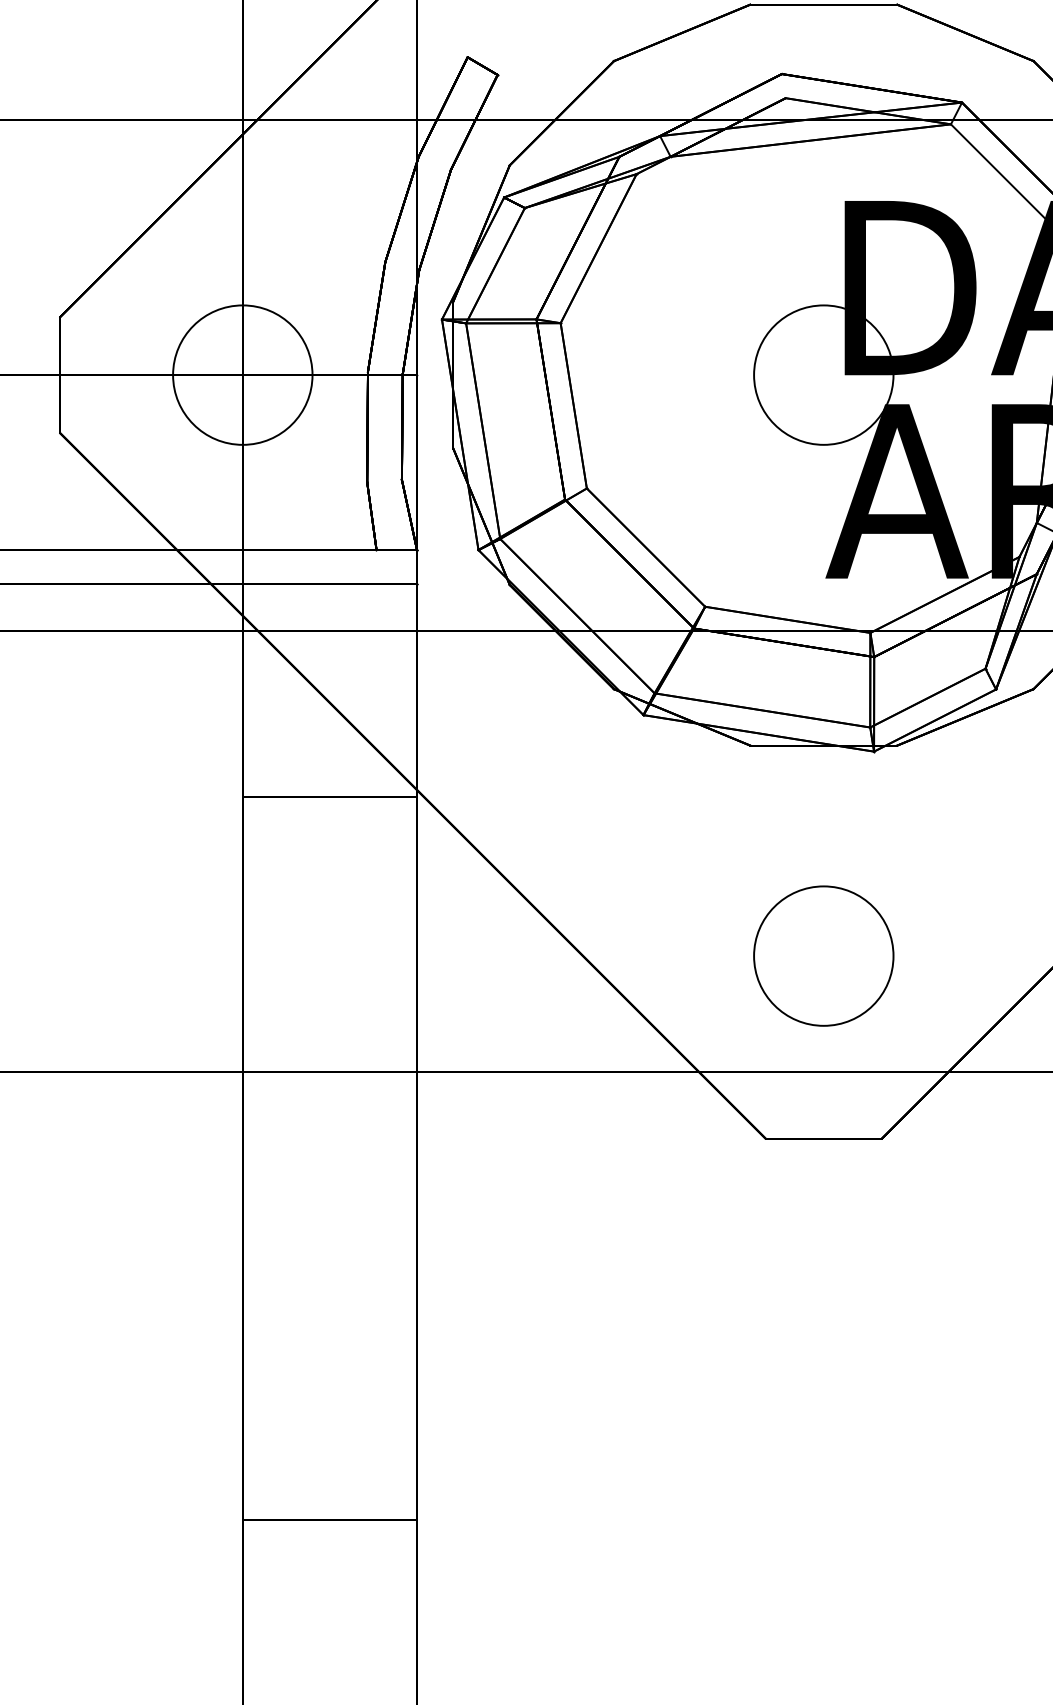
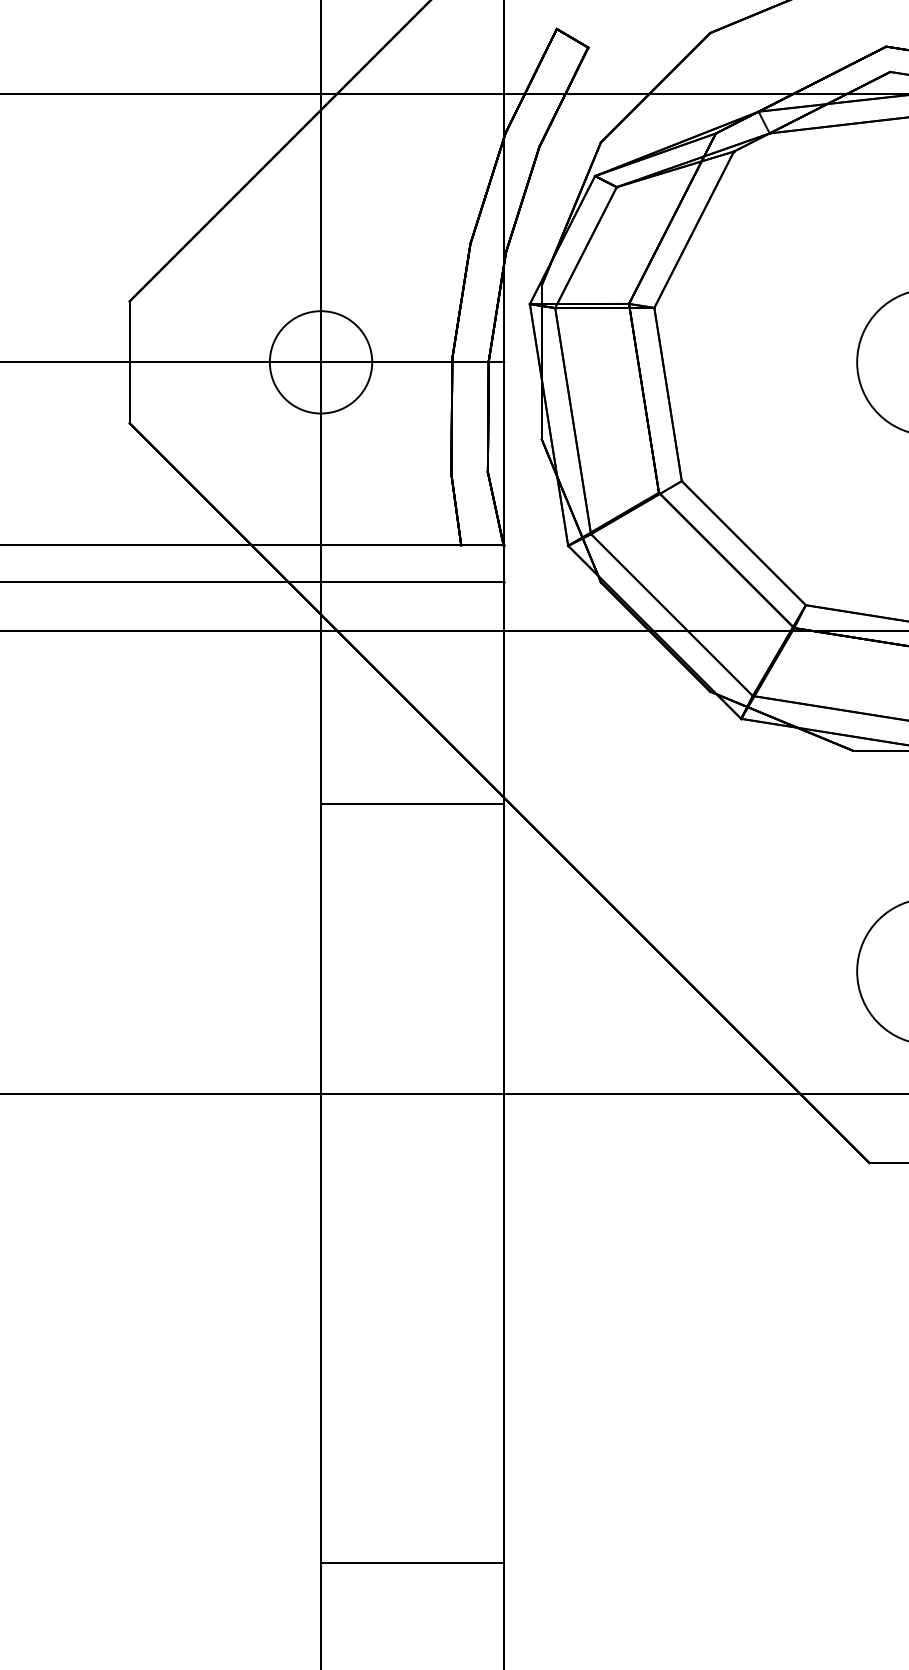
circle: (242, 374) -> (320, 361), size x0.7

